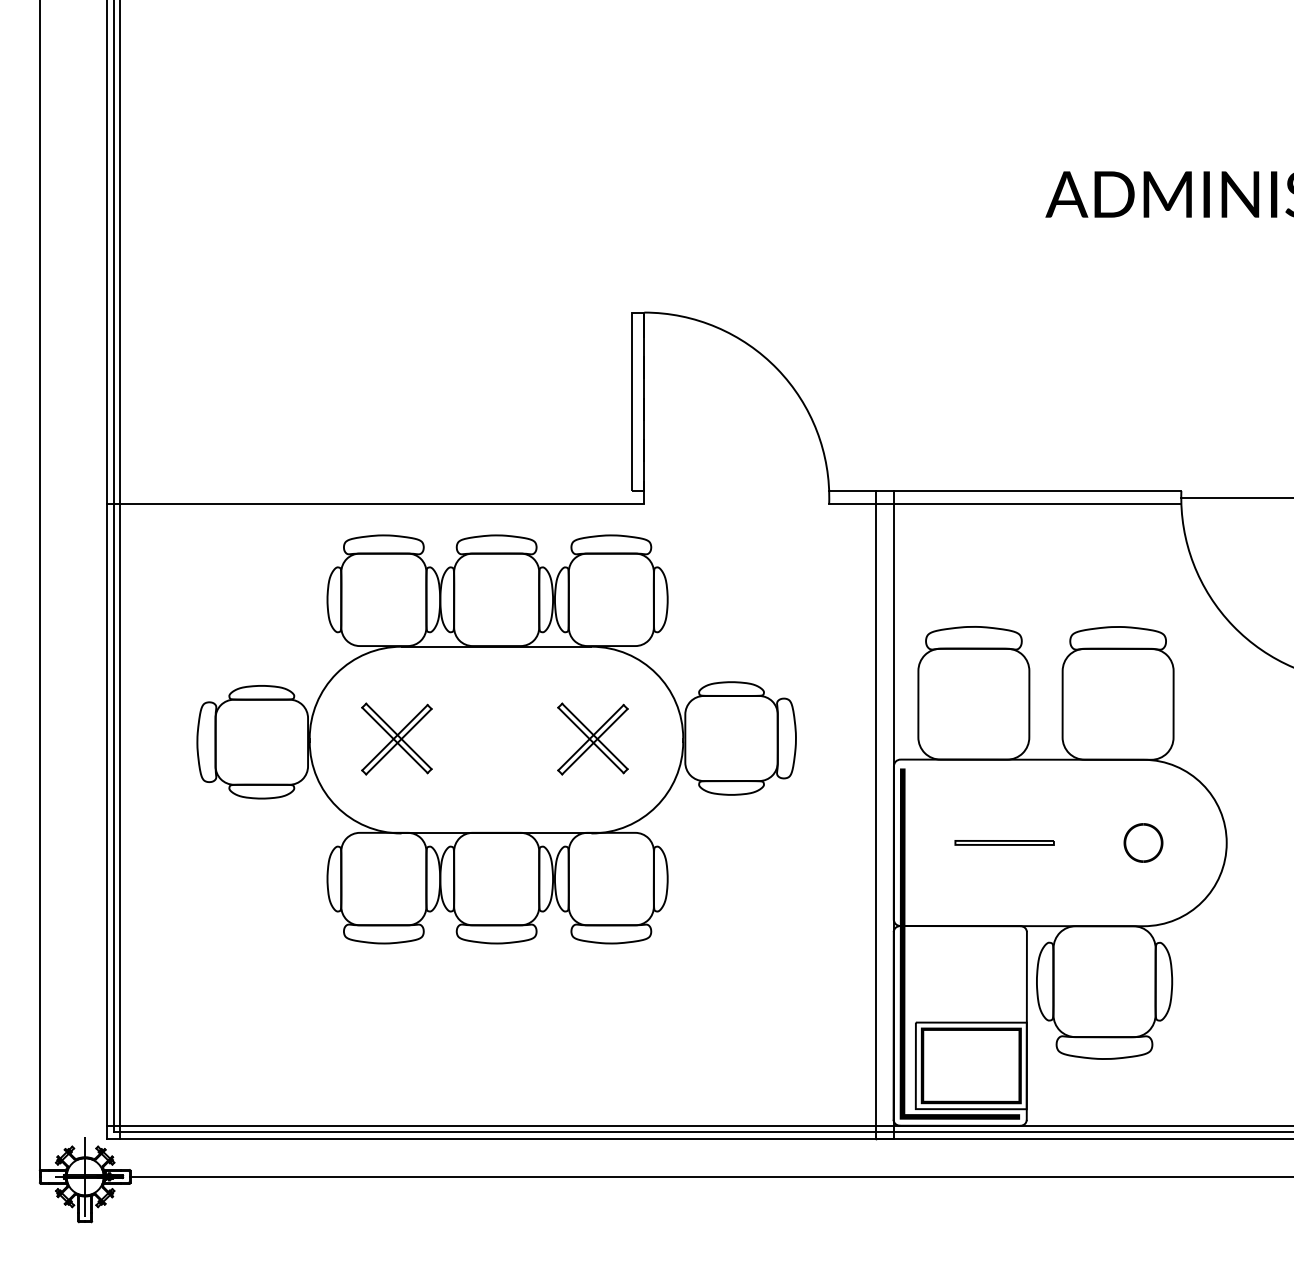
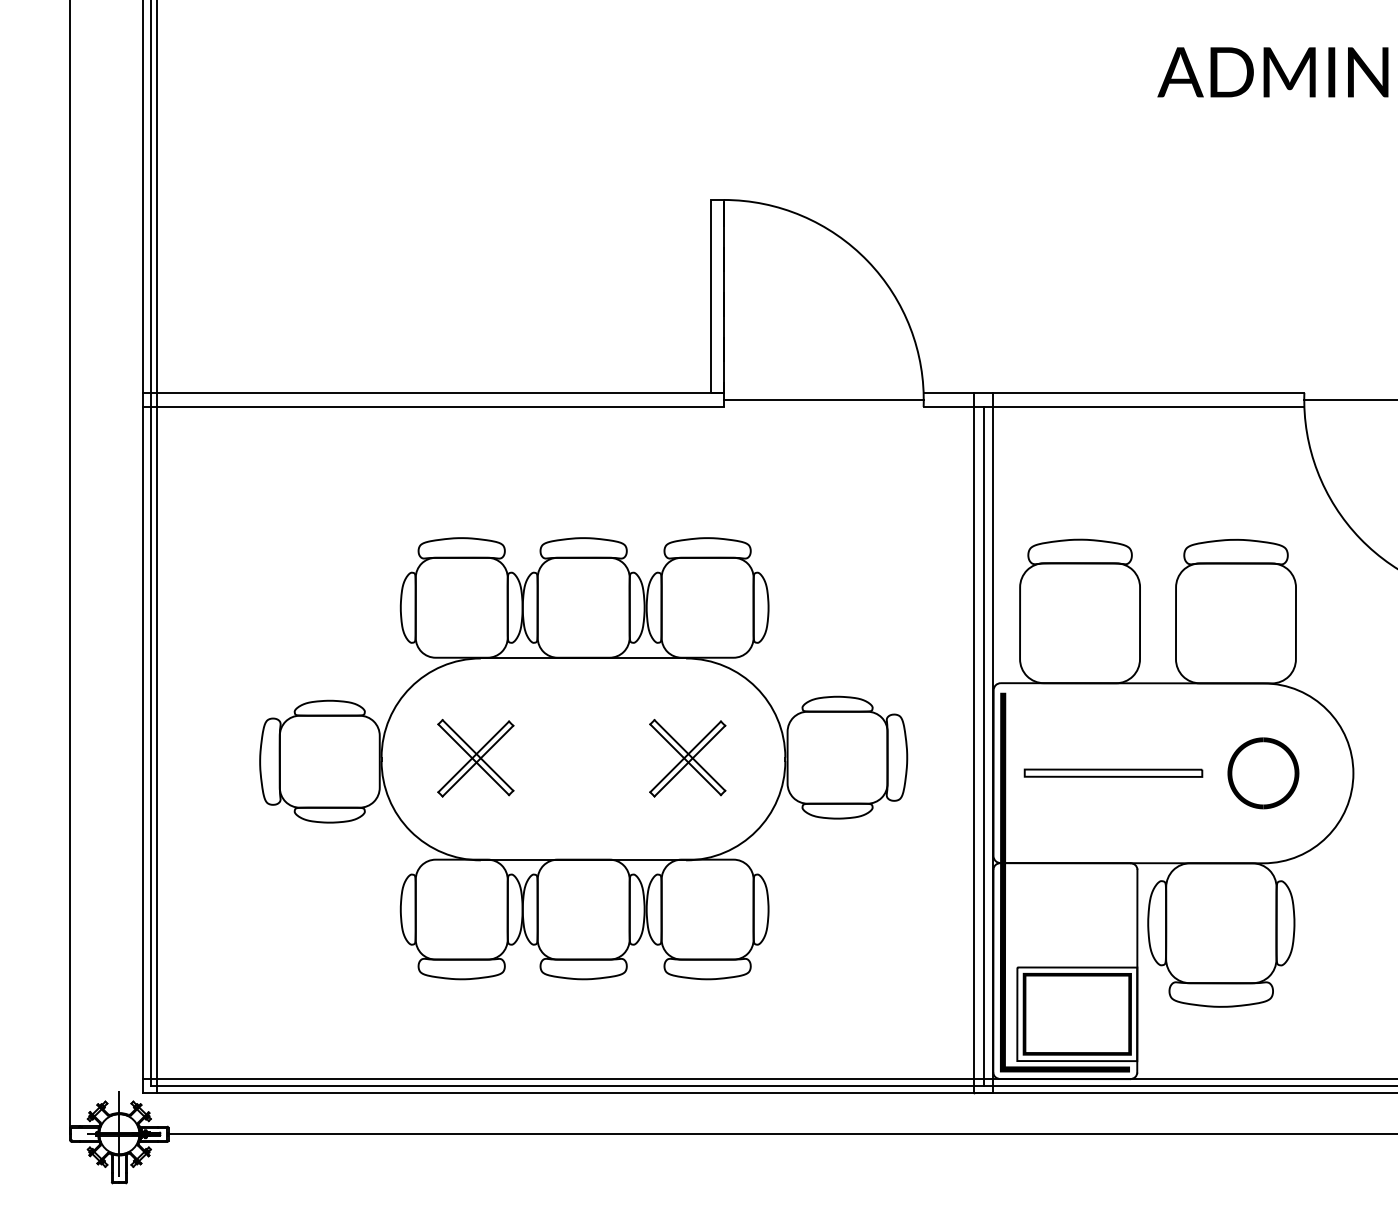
line: (375, 491) -> (433, 393), added
line: (736, 497) -> (823, 399), added
part: (496, 739) -> (583, 758), moved
line: (884, 817) -> (983, 745), added
part: (1004, 842) -> (1113, 772), size x1.67
part: (1143, 842) -> (1263, 772), size x1.67

